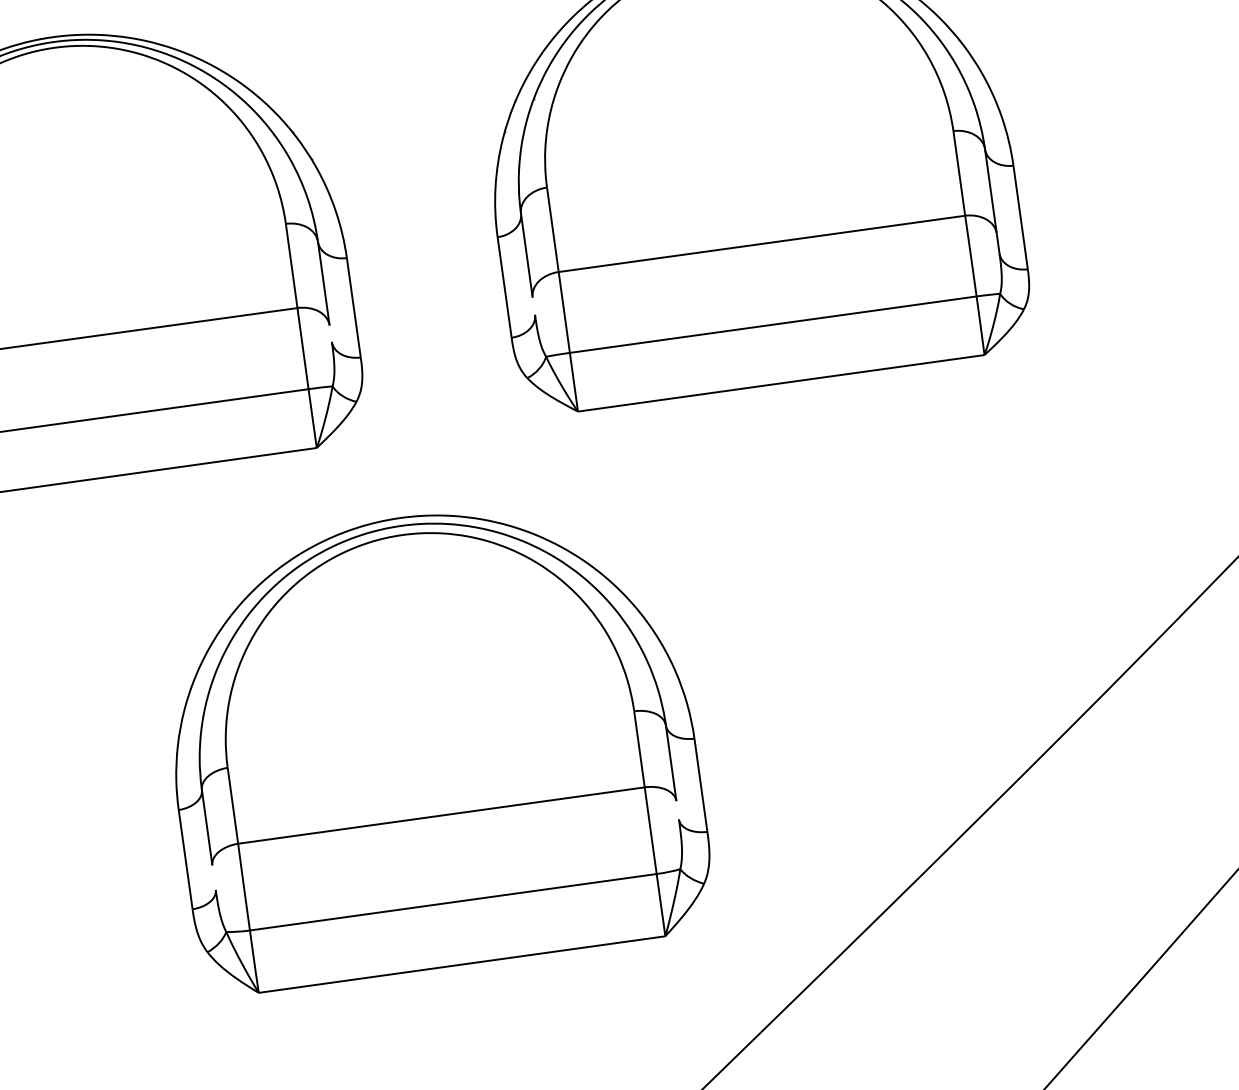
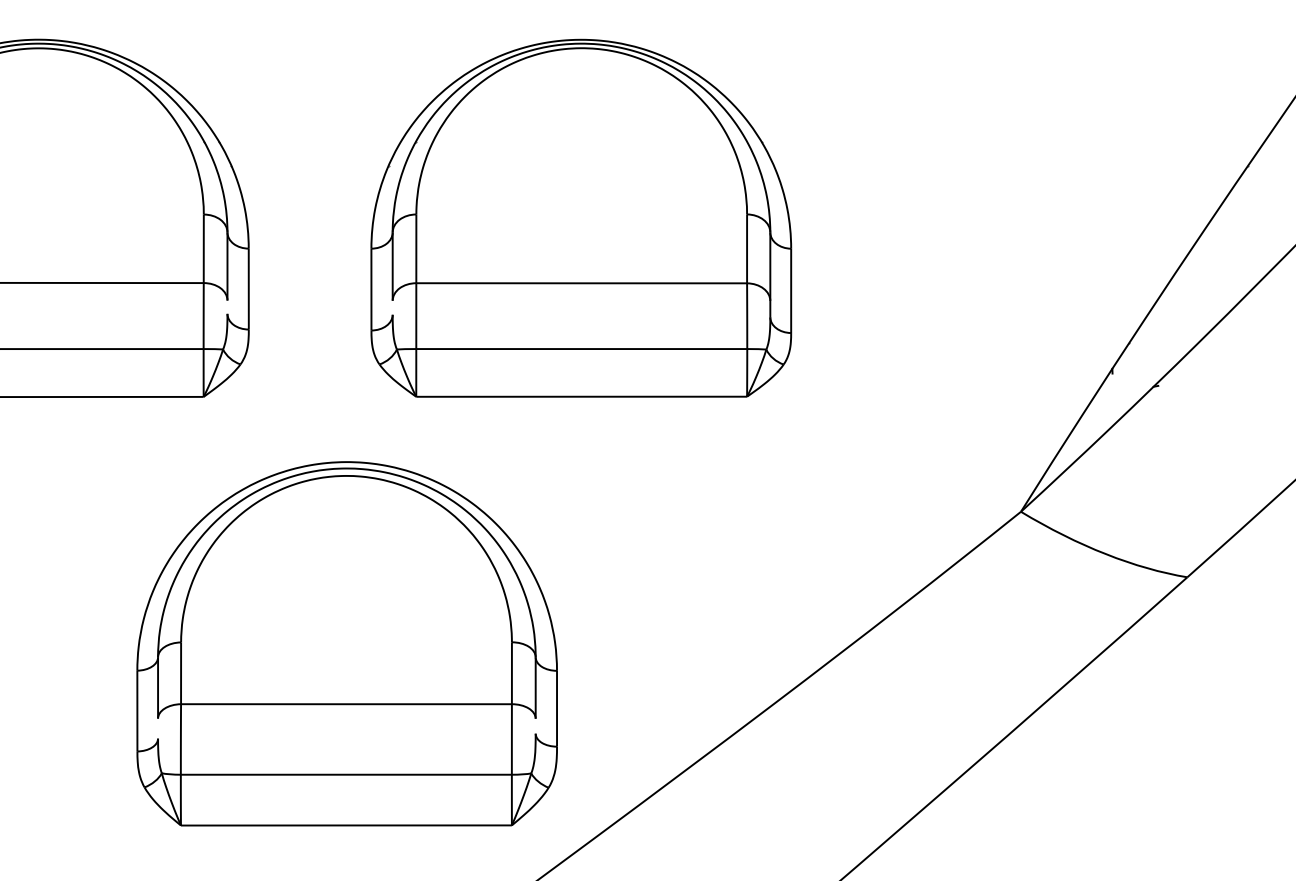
part: (431, 740) -> (346, 643), moved

